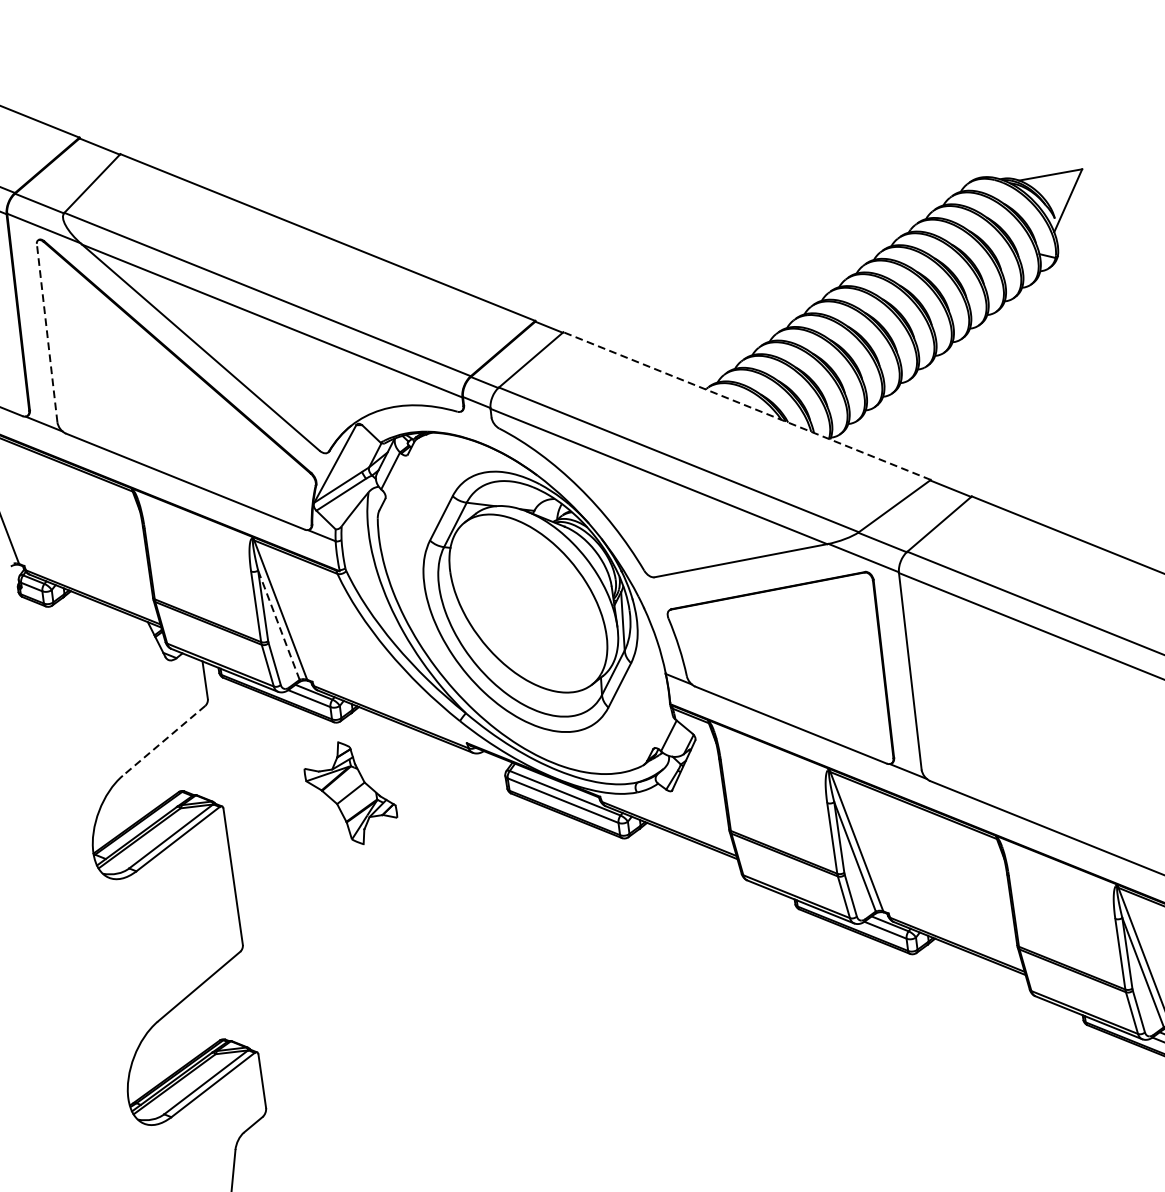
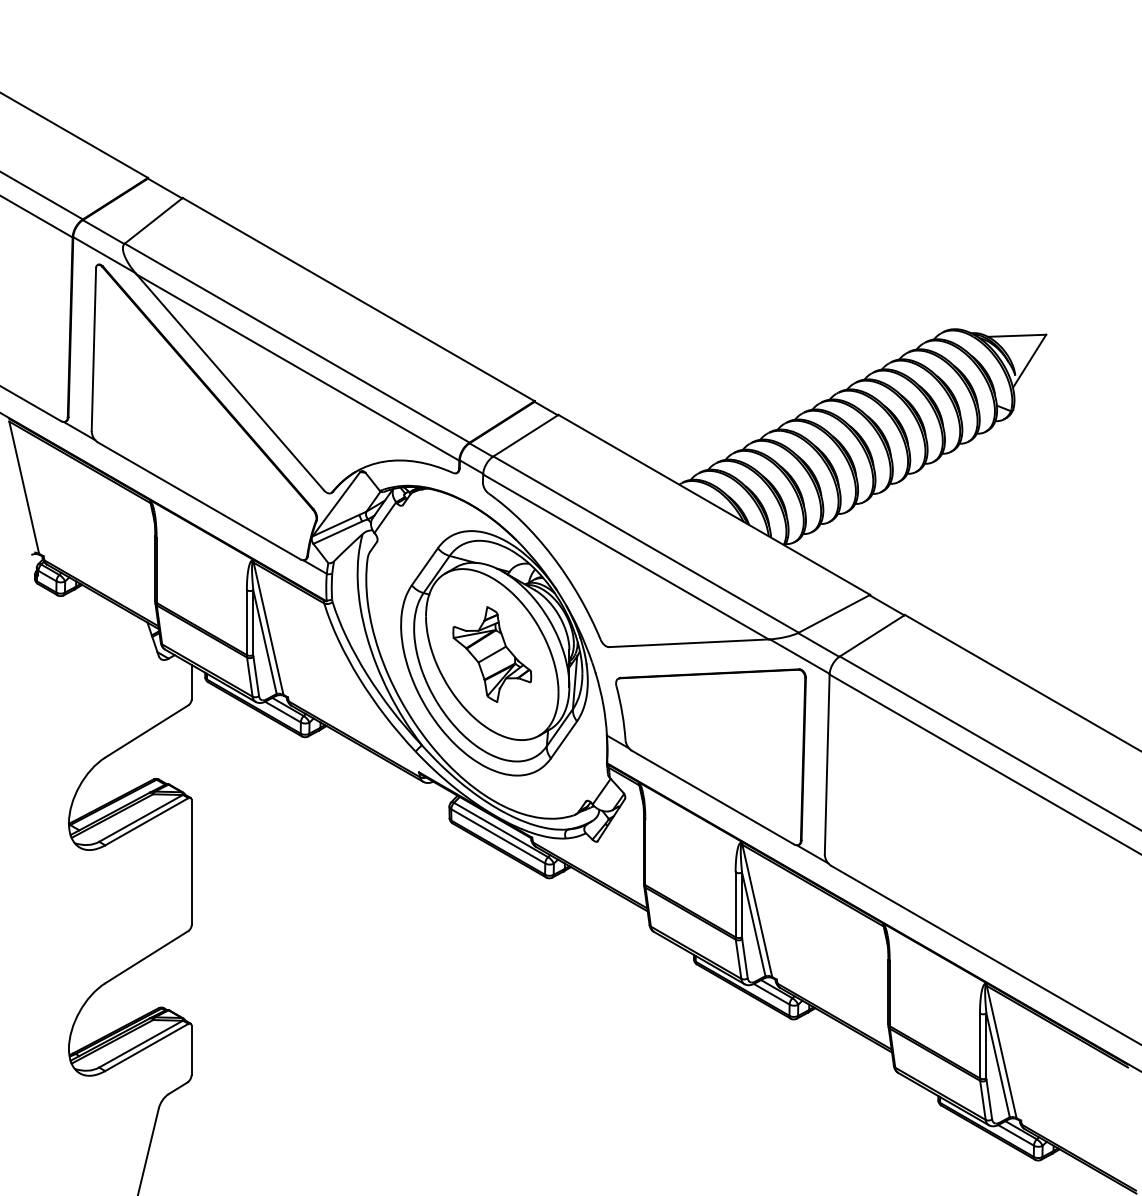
line: (46, 333) -> (93, 349), dashed -> solid
line: (747, 405) -> (714, 504), dashed -> solid
line: (278, 624) -> (264, 641), dashed -> solid
line: (163, 740) -> (146, 731), dashed -> solid
part: (351, 793) -> (492, 654), moved

